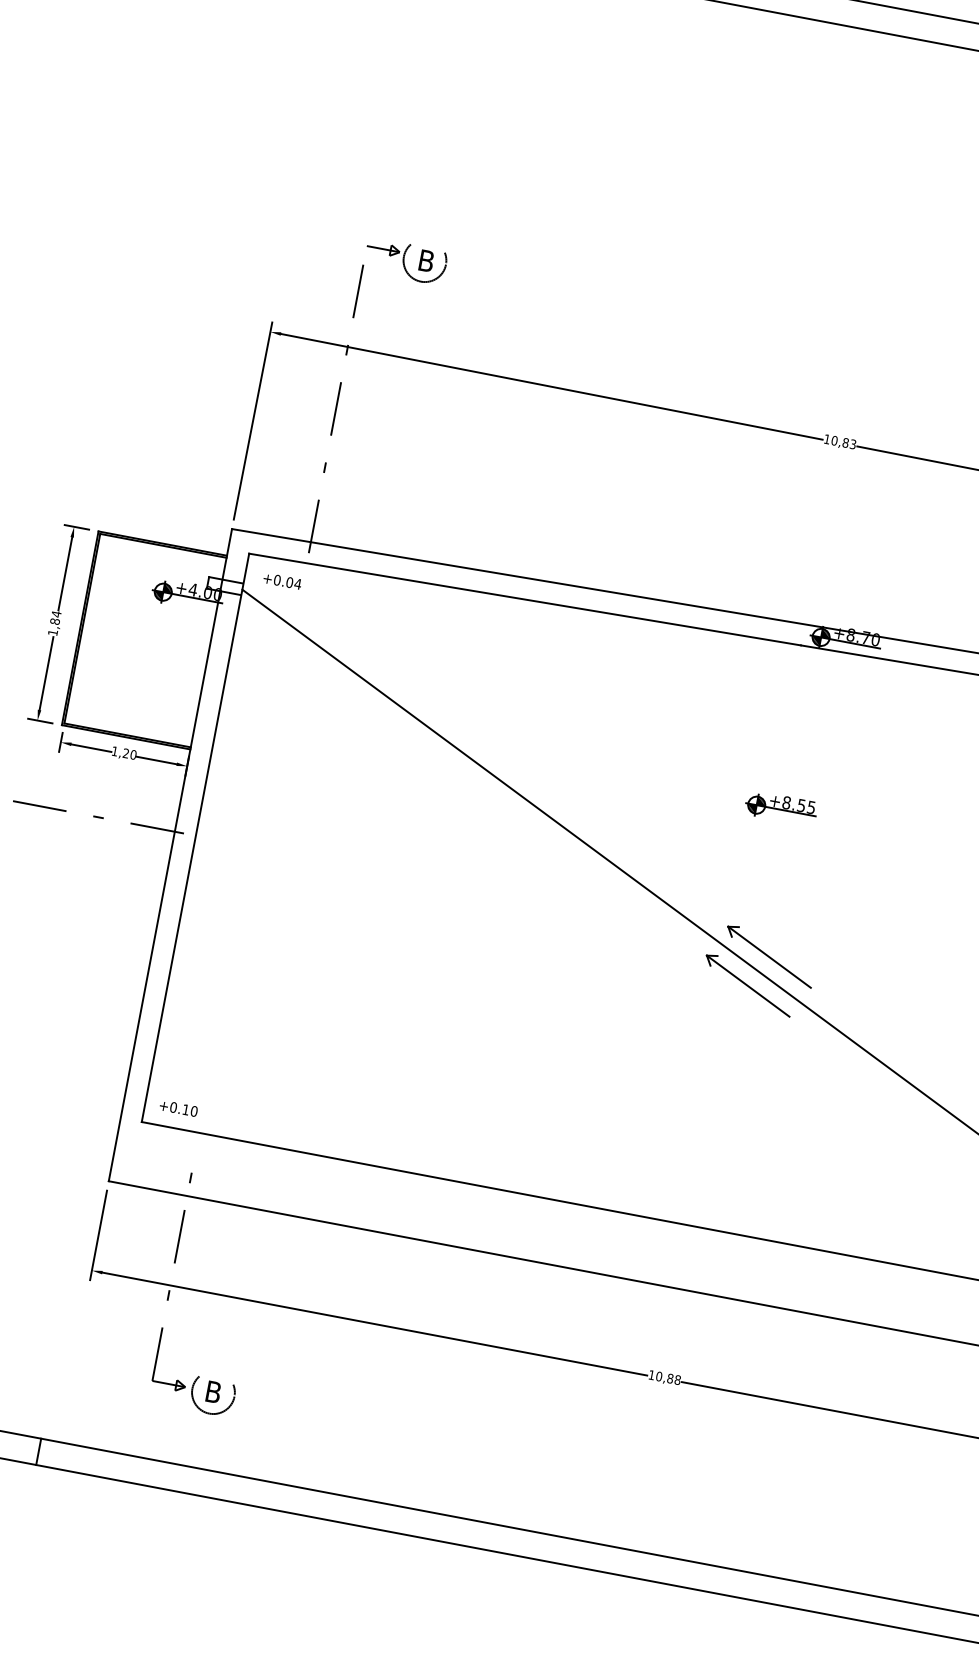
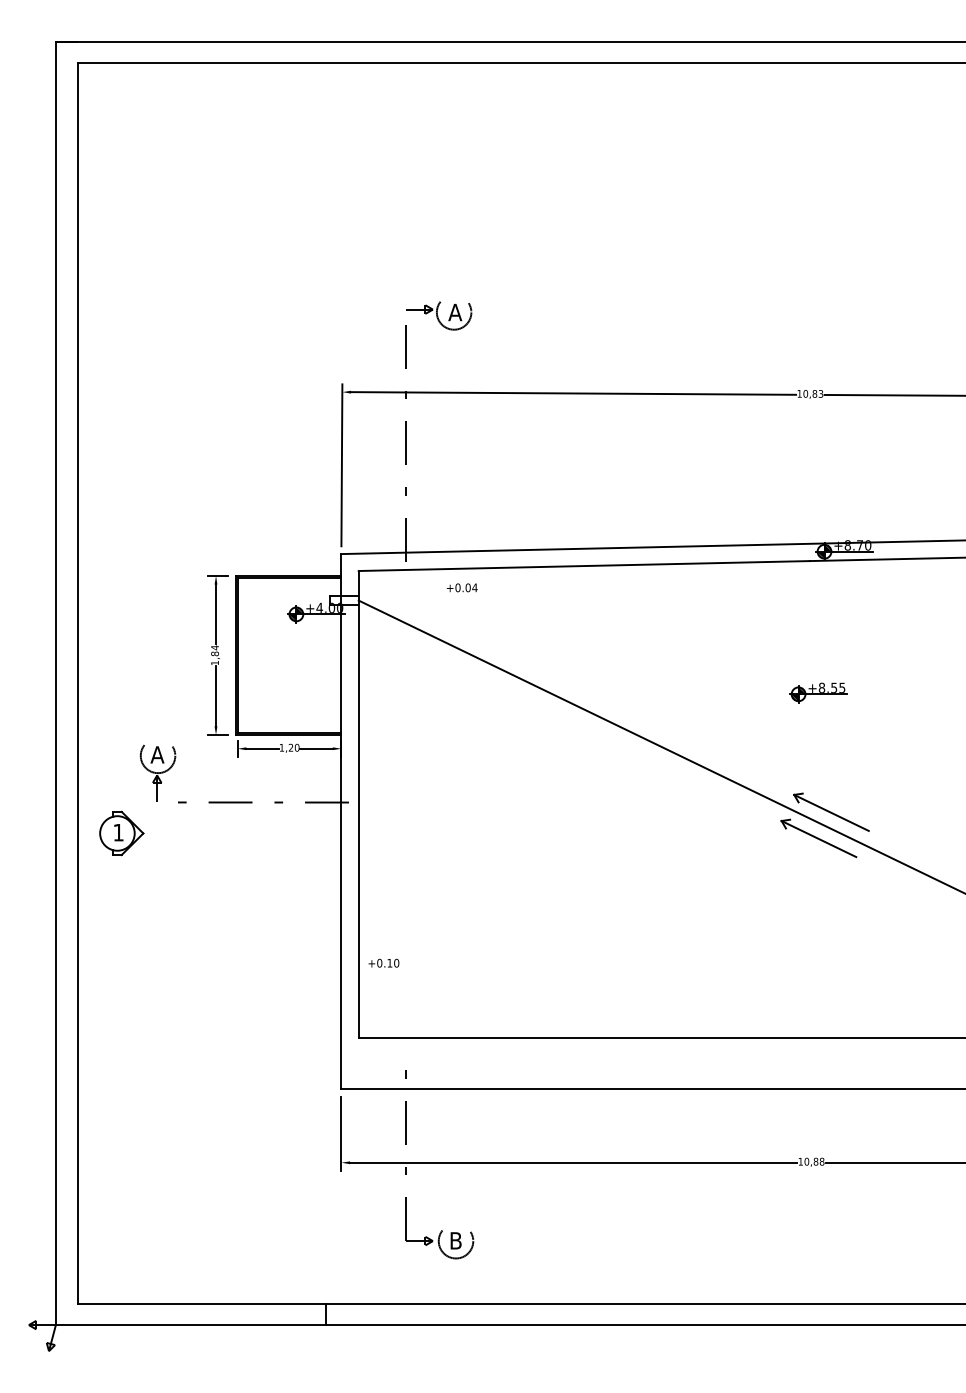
text: (426, 261) -> (455, 312), B -> A
text: (281, 580) -> (461, 587), moved
text: (178, 1107) -> (383, 962), moved

